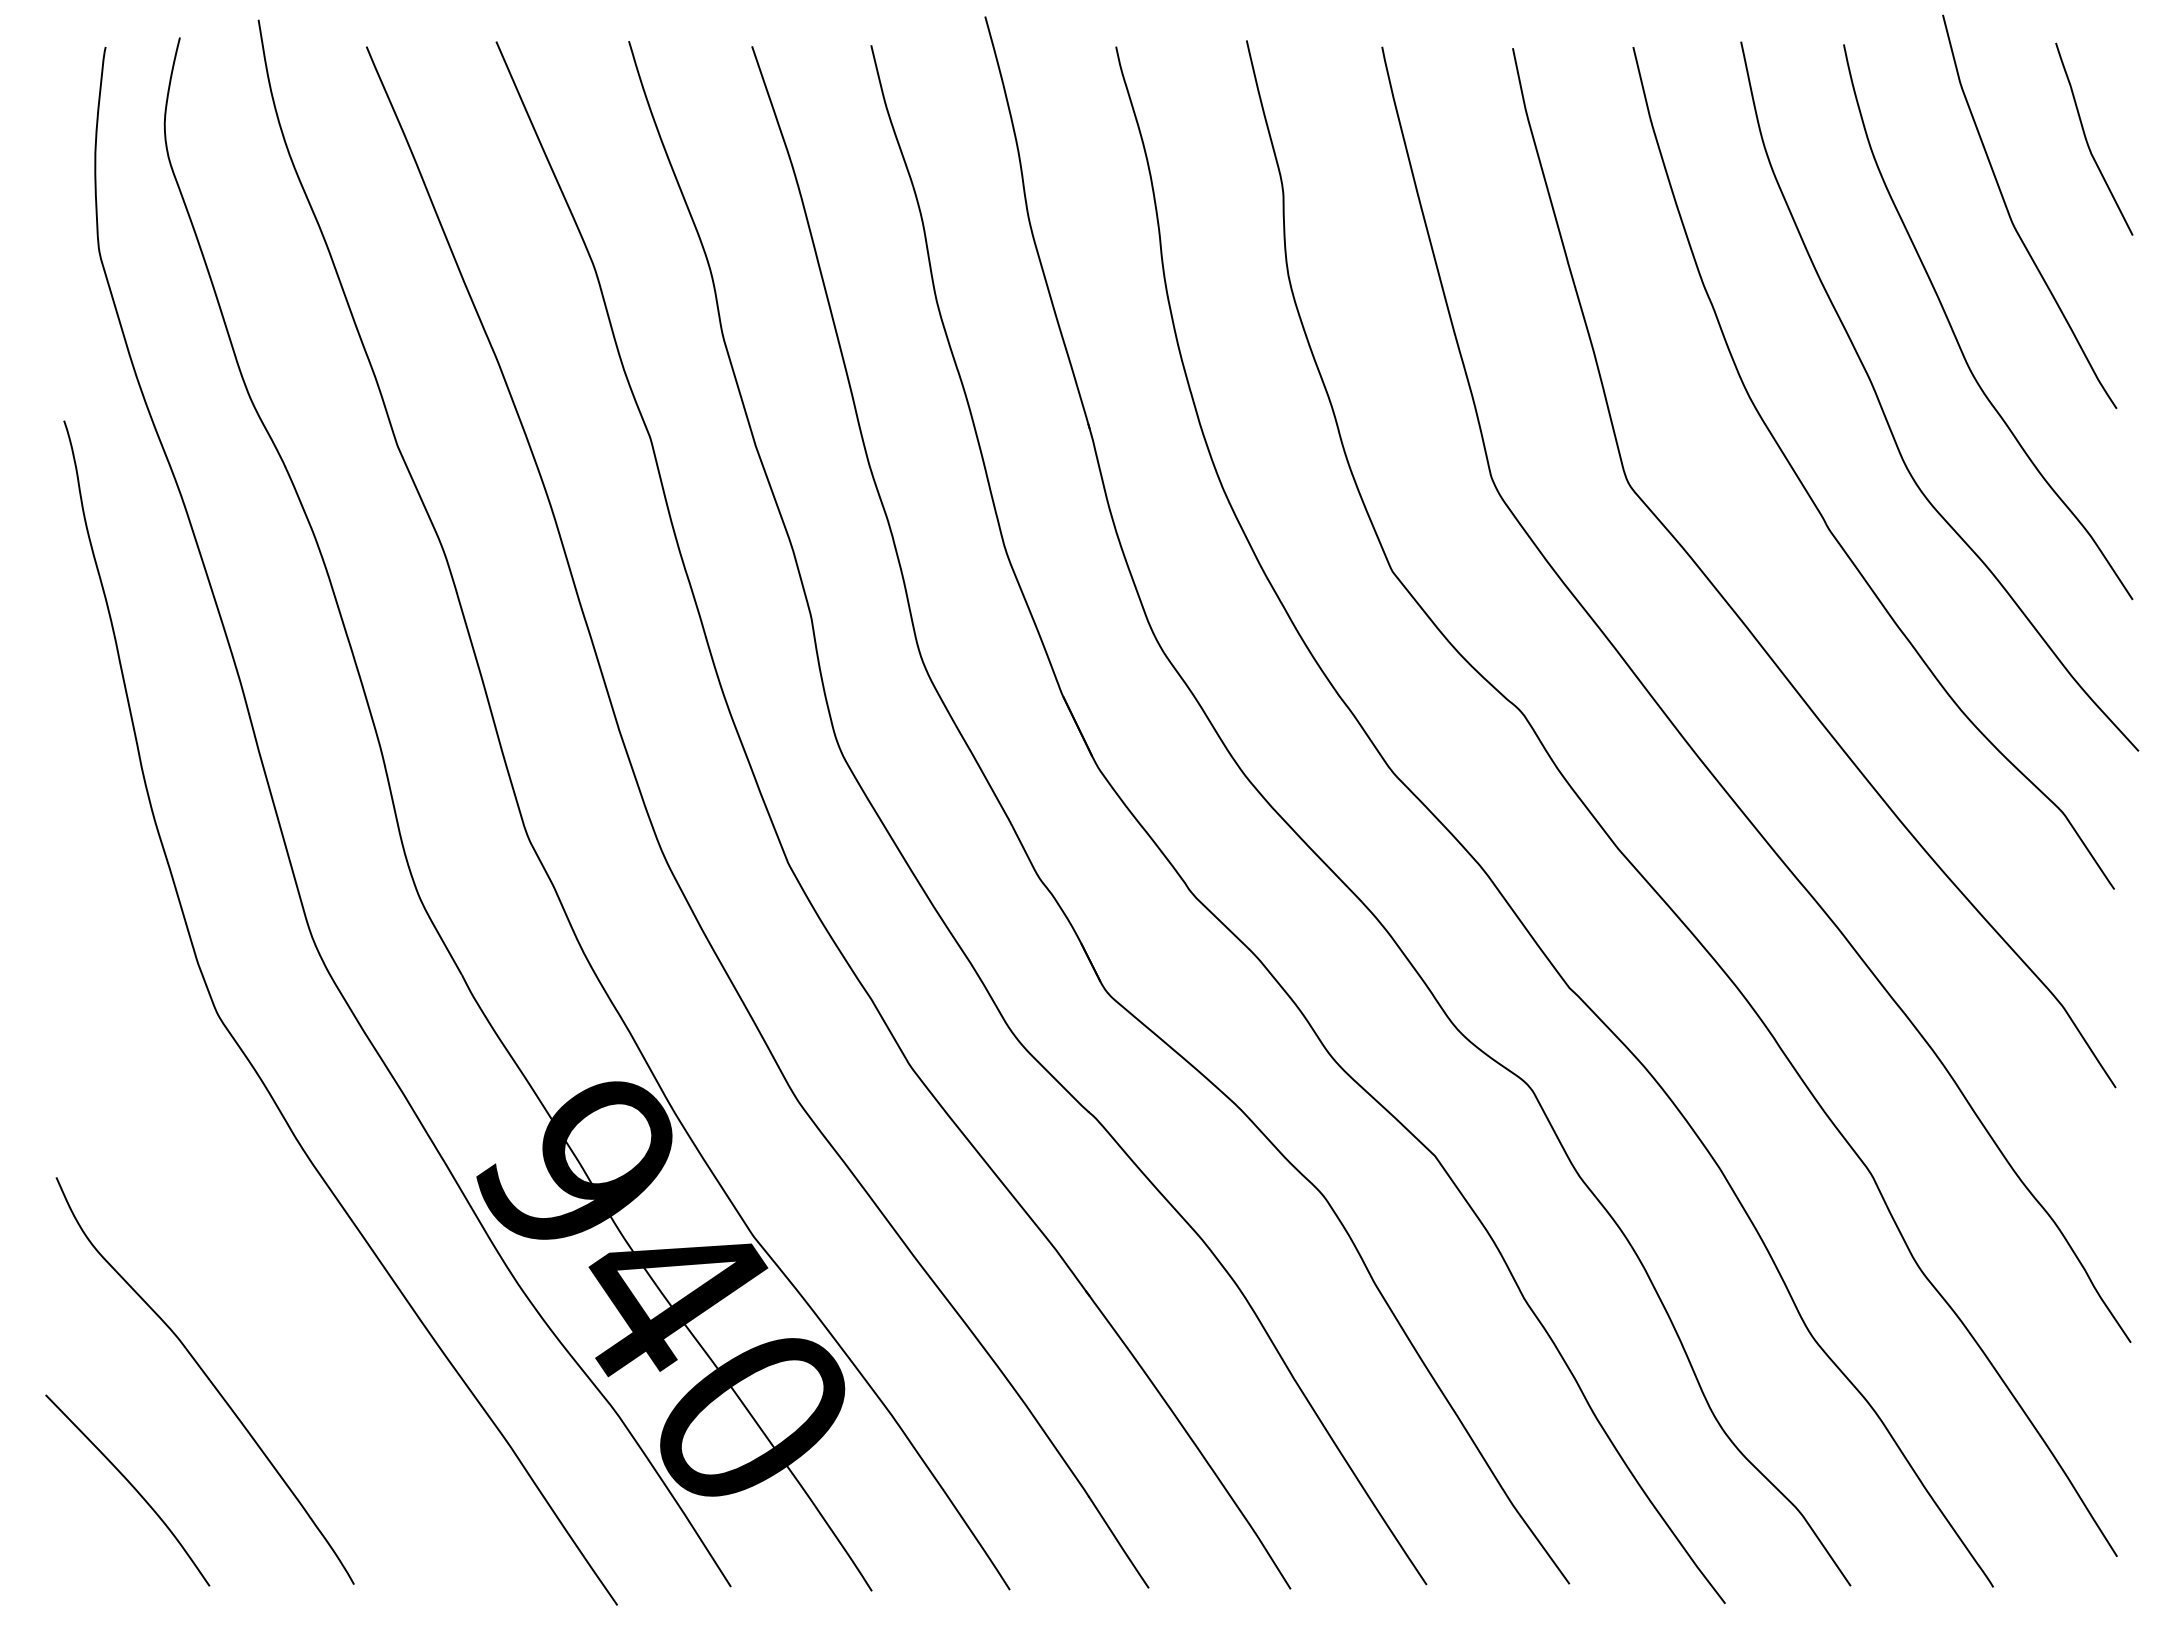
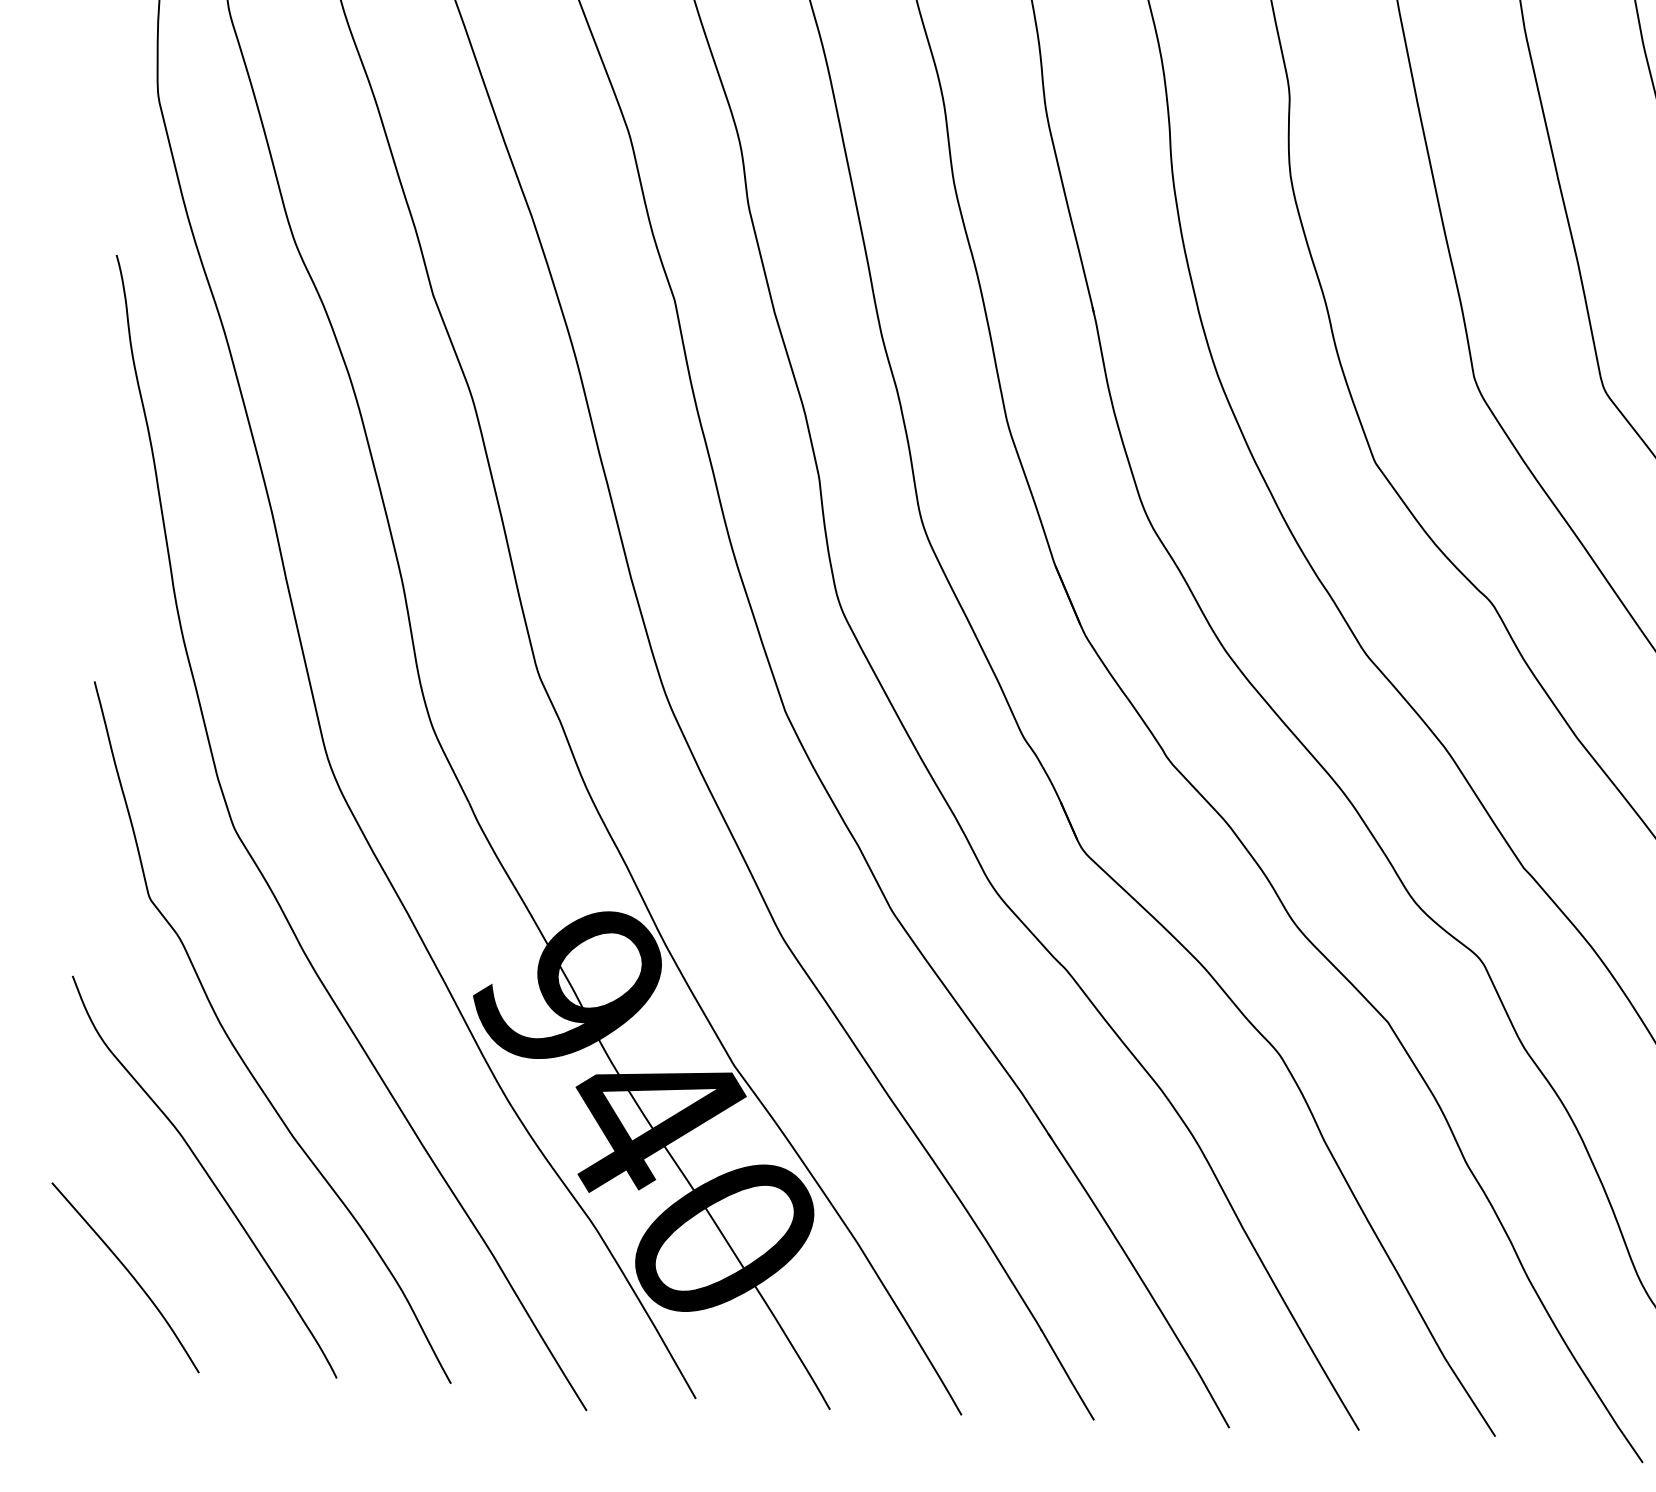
curve: (236, 1251) -> (240, 1055), added

